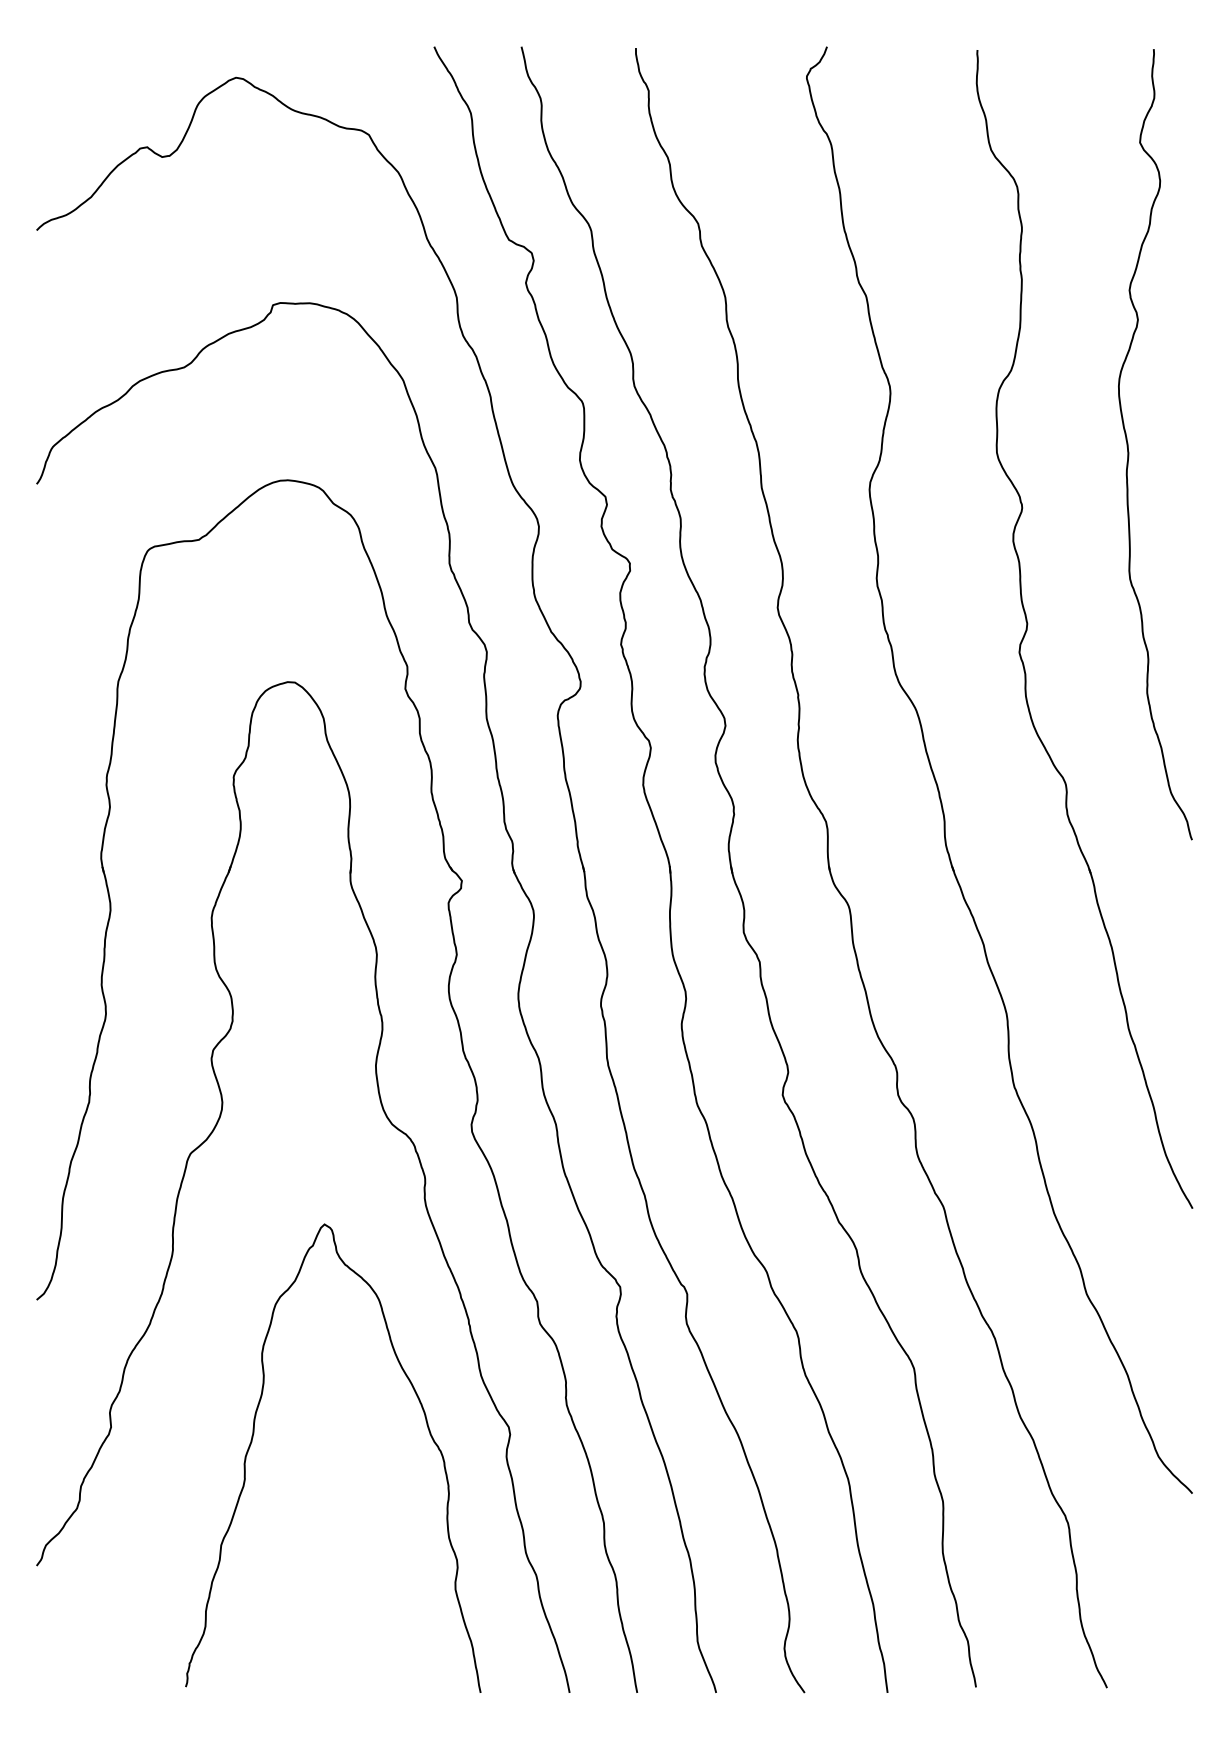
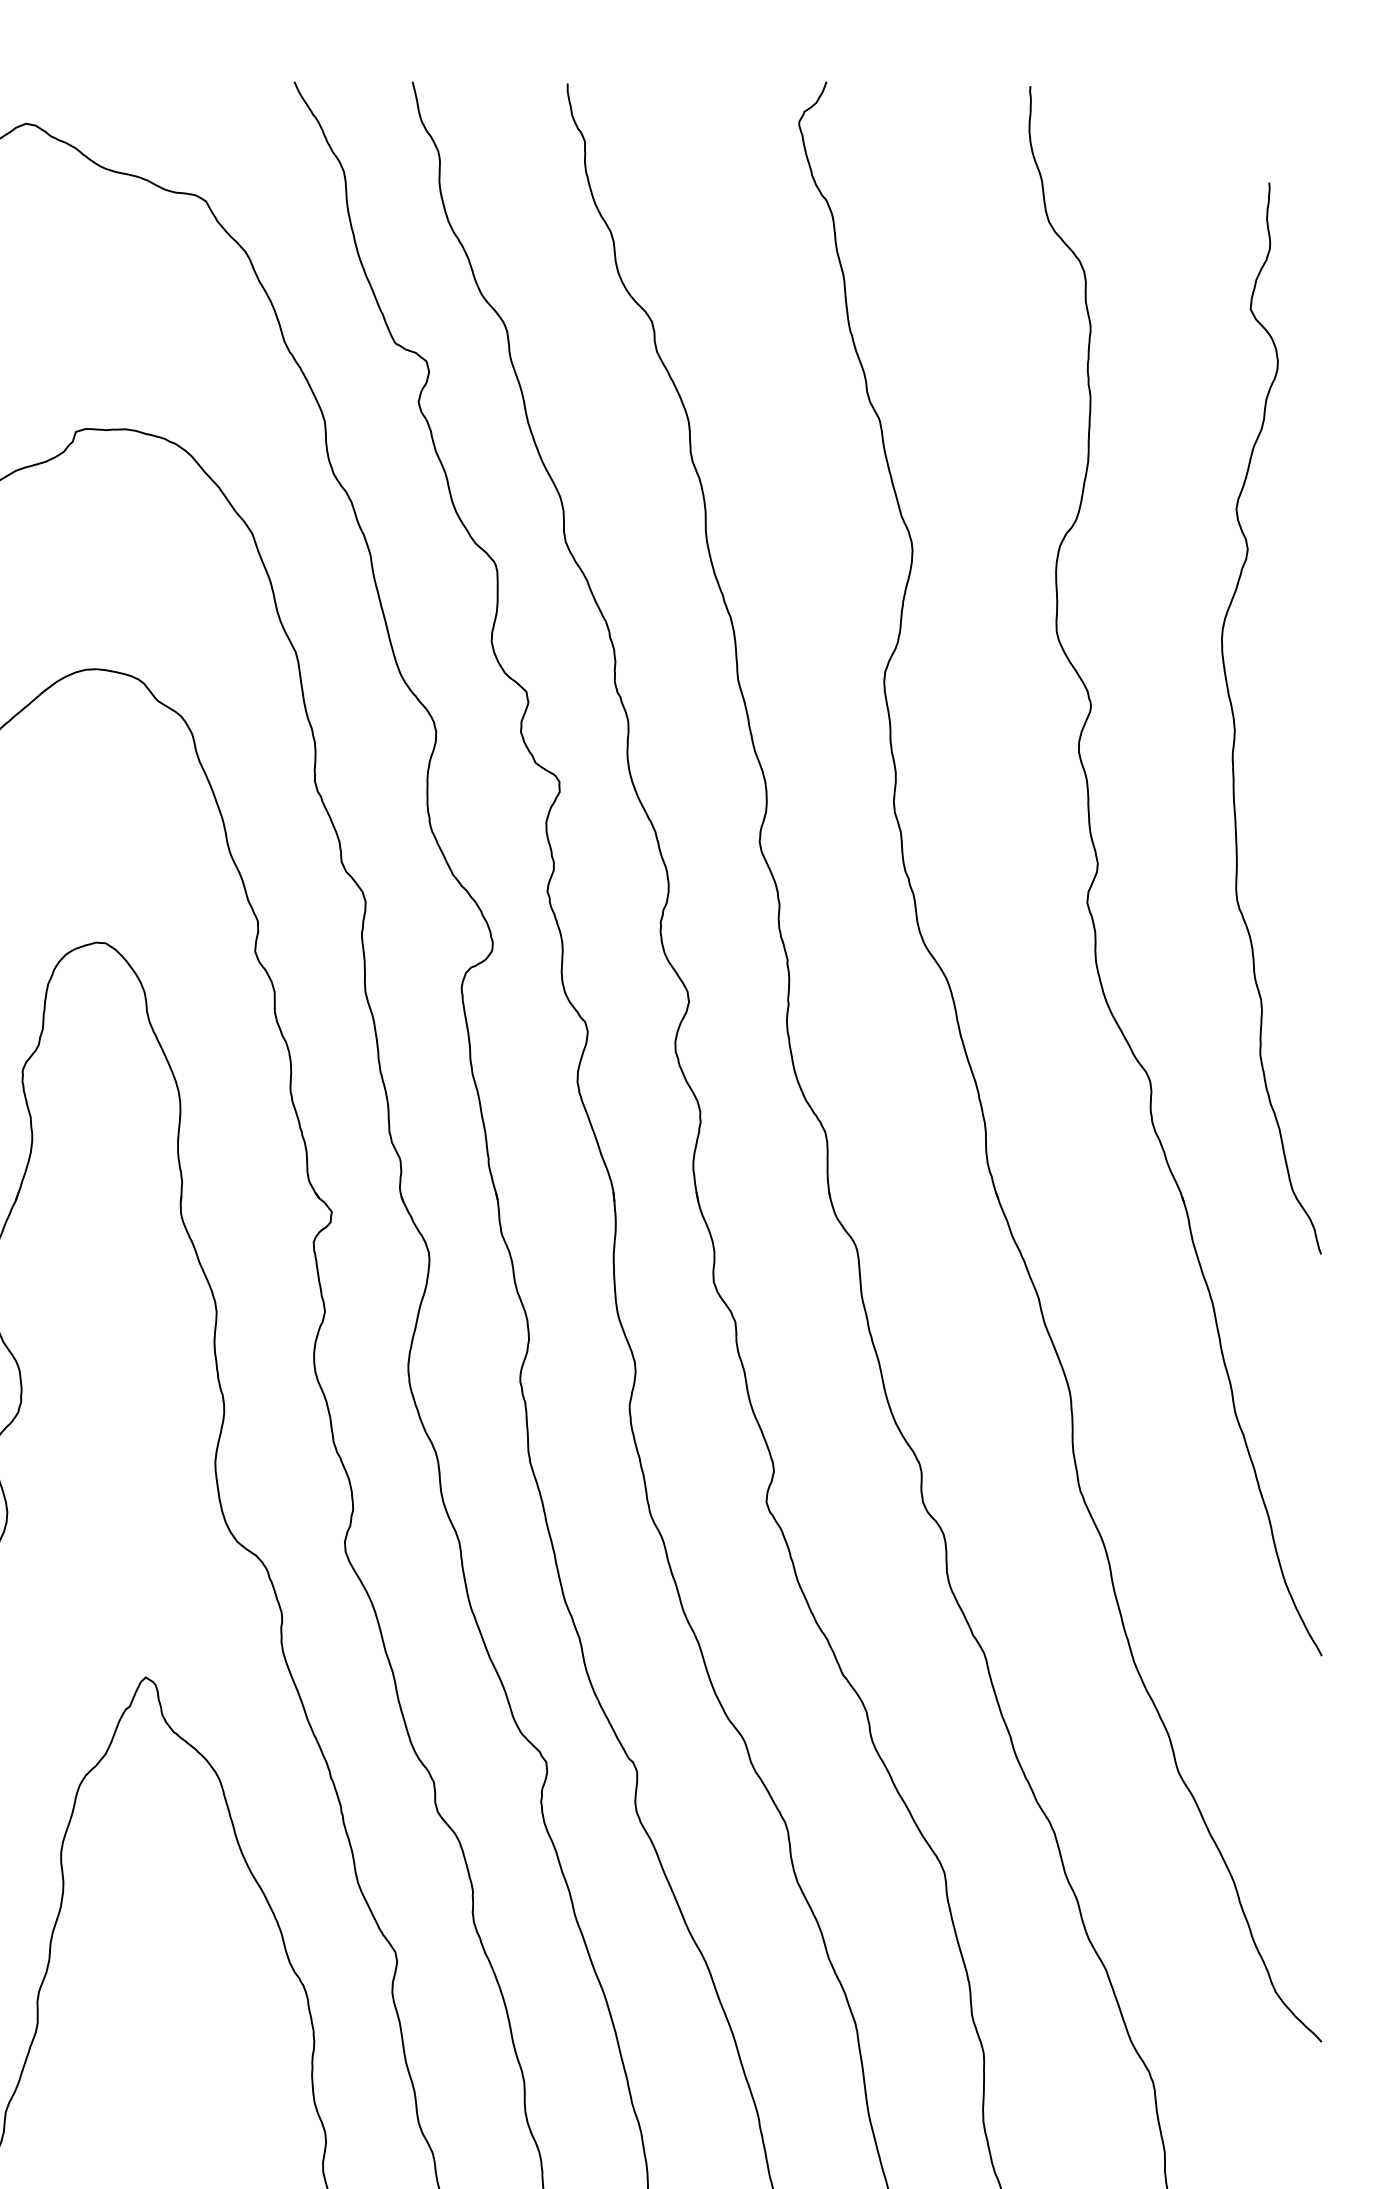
curve: (1129, 451) -> (1236, 727), moved

